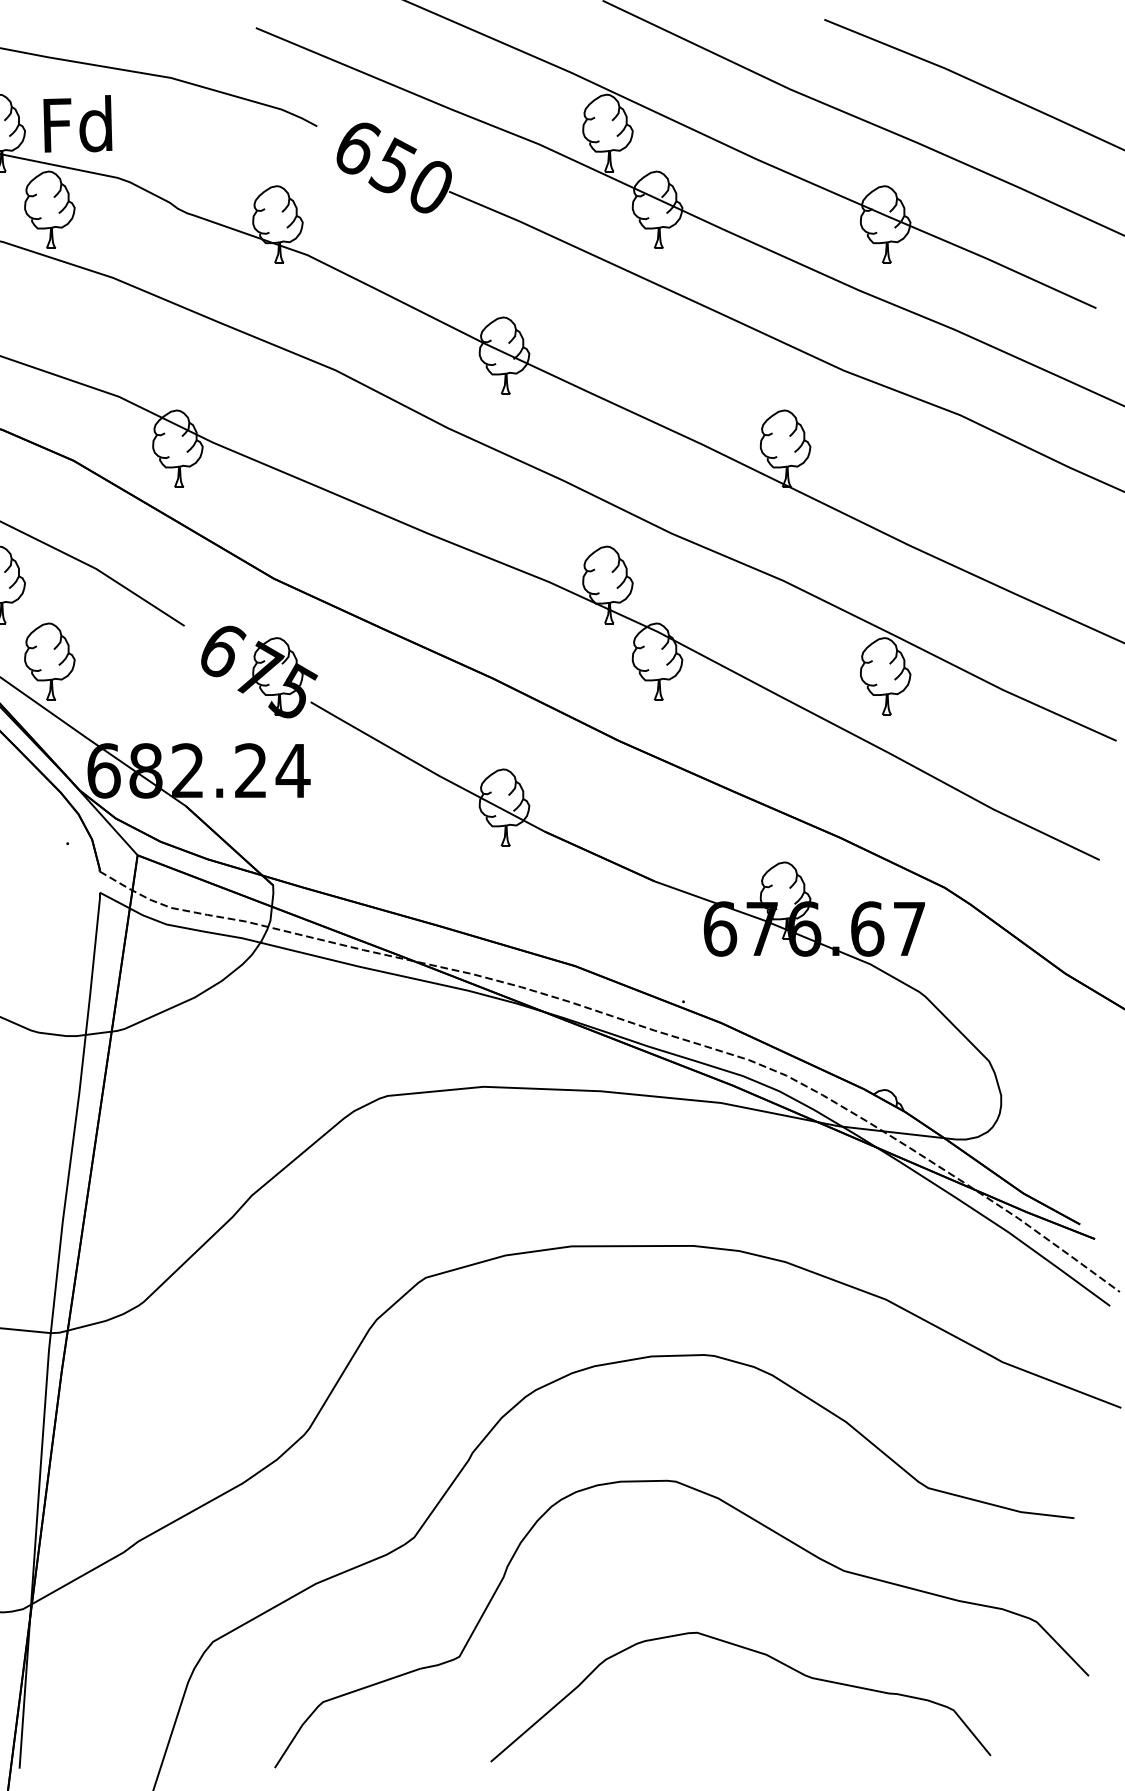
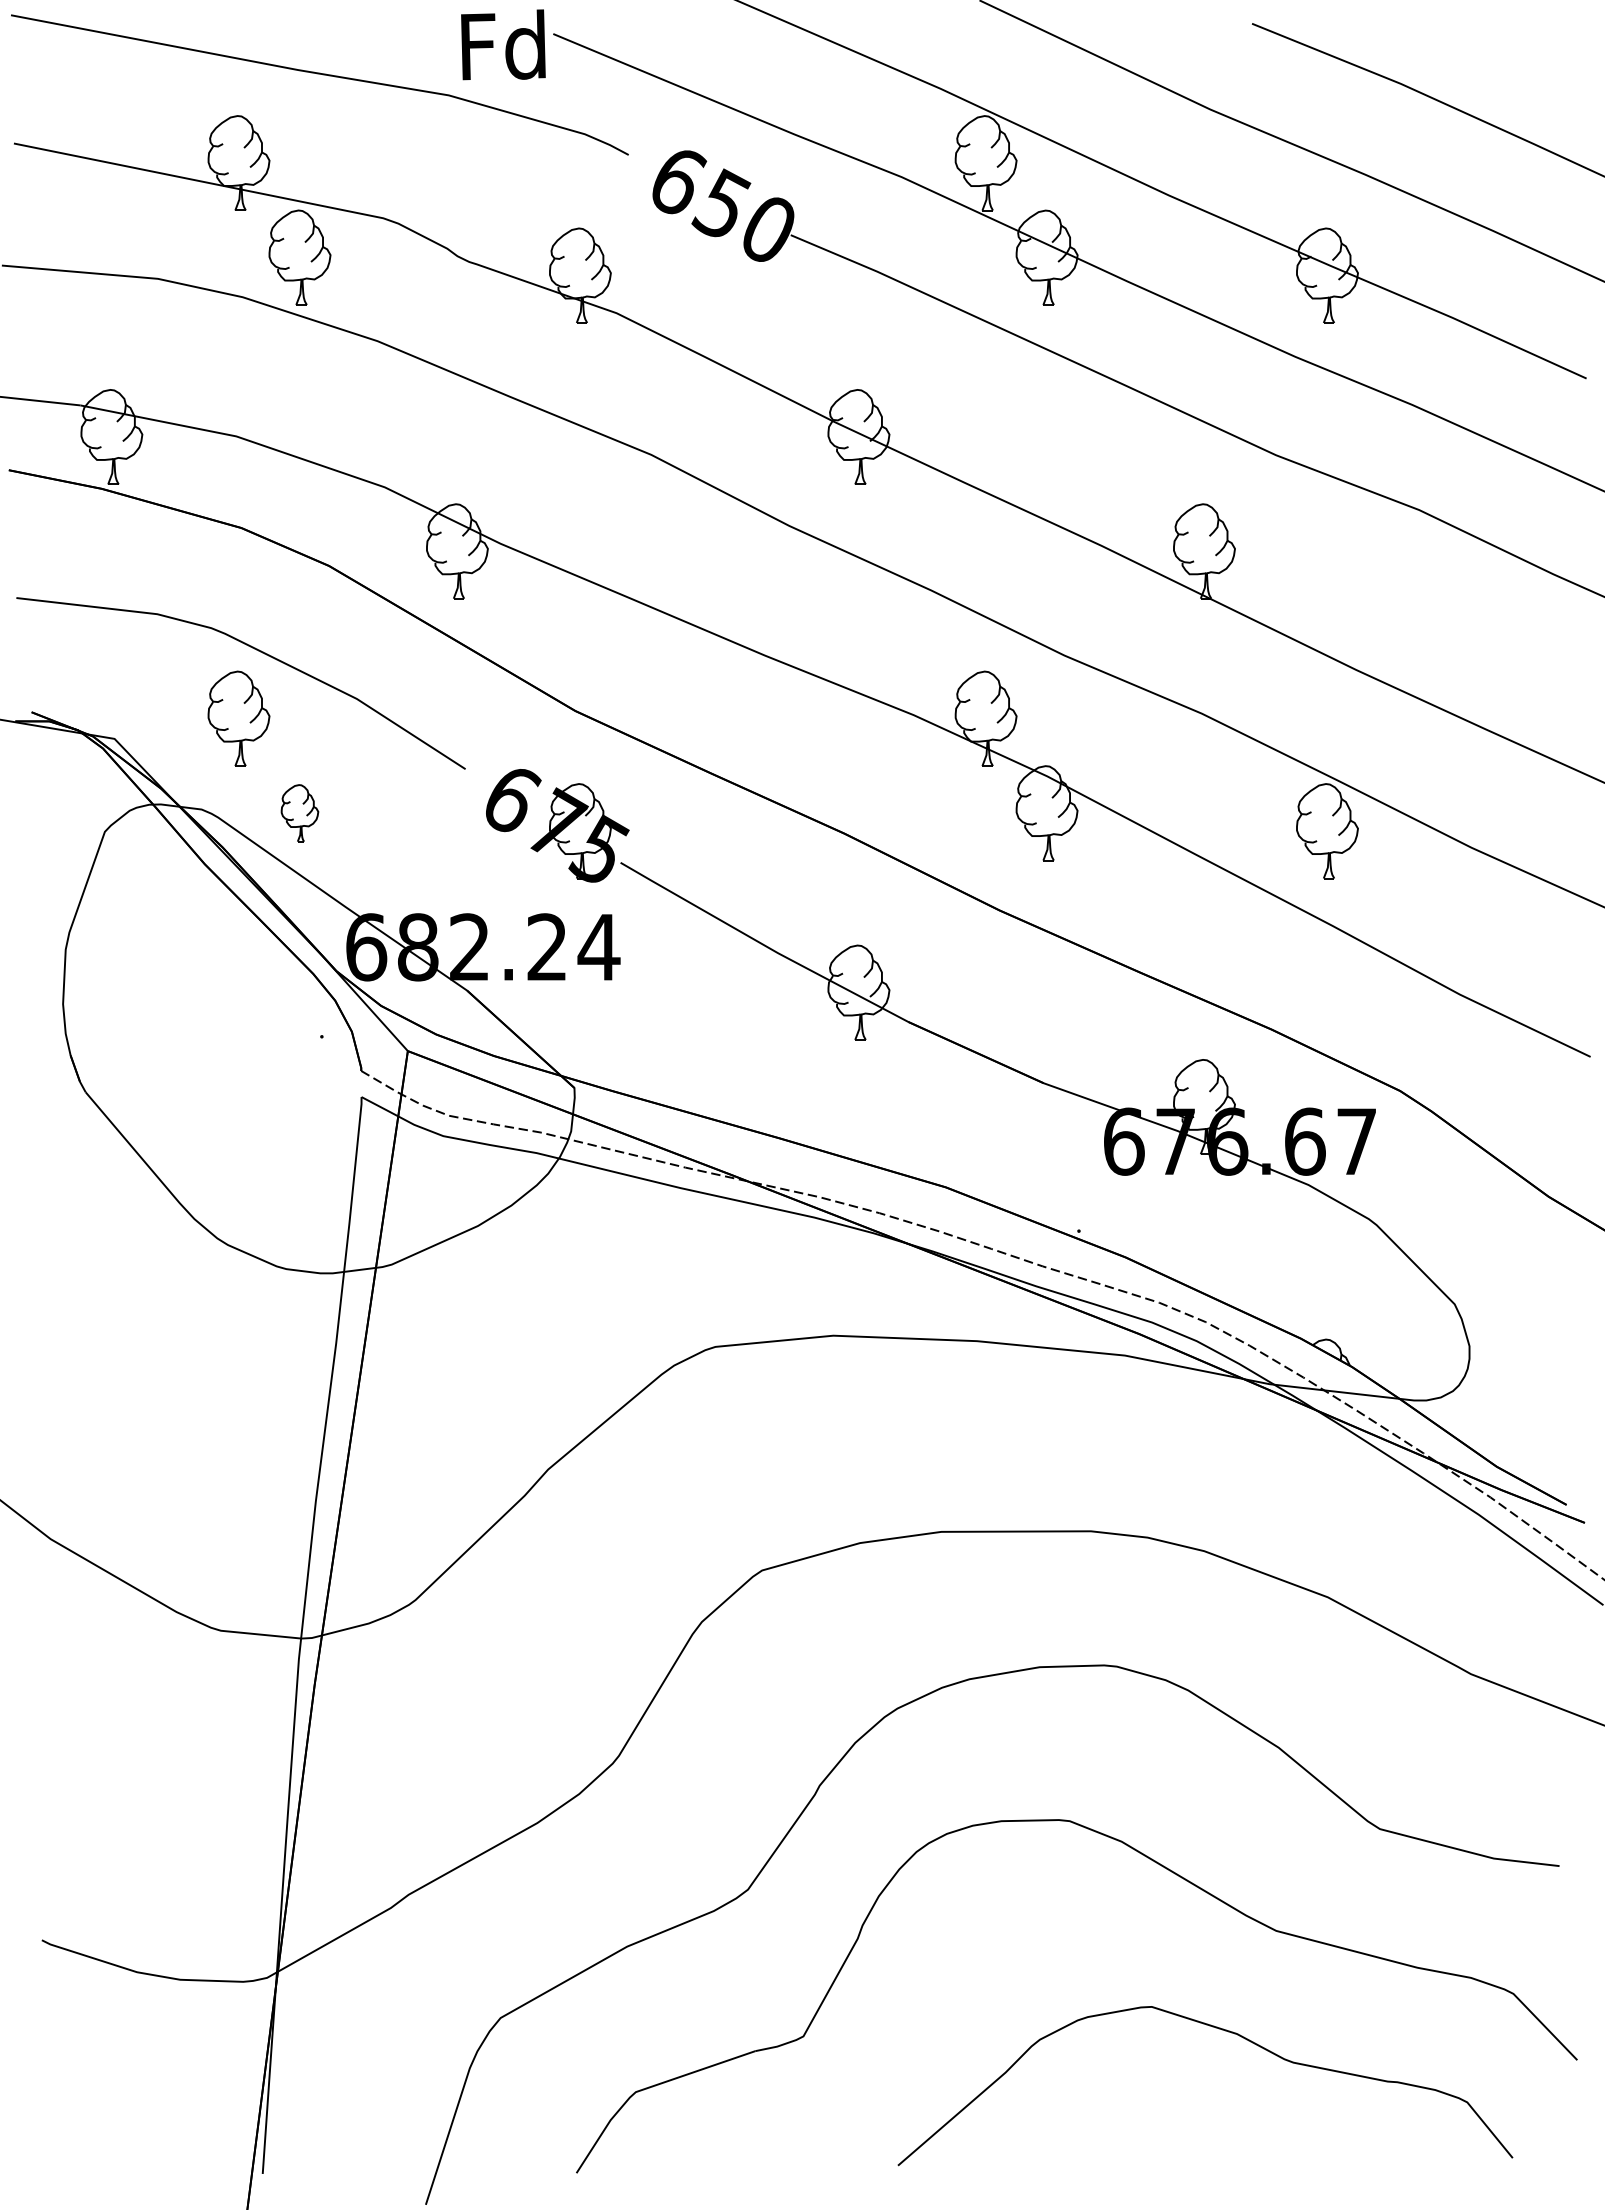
text: (77, 123) -> (503, 44), moved
part: (49, 662) -> (299, 813), size x0.6
curve: (751, 1651) -> (1218, 2029), moved

